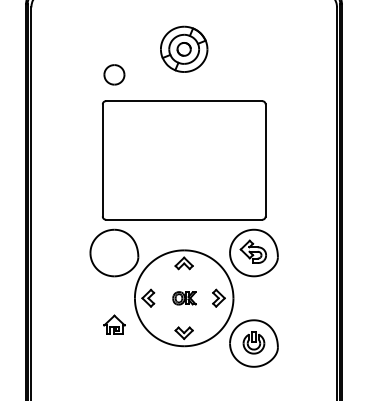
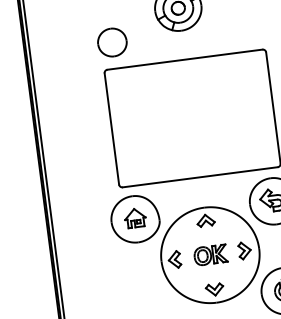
part: (114, 74) -> (112, 42), size x1.43
part: (184, 298) -> (210, 255), size x1.43
part: (114, 324) -> (135, 217), moved

